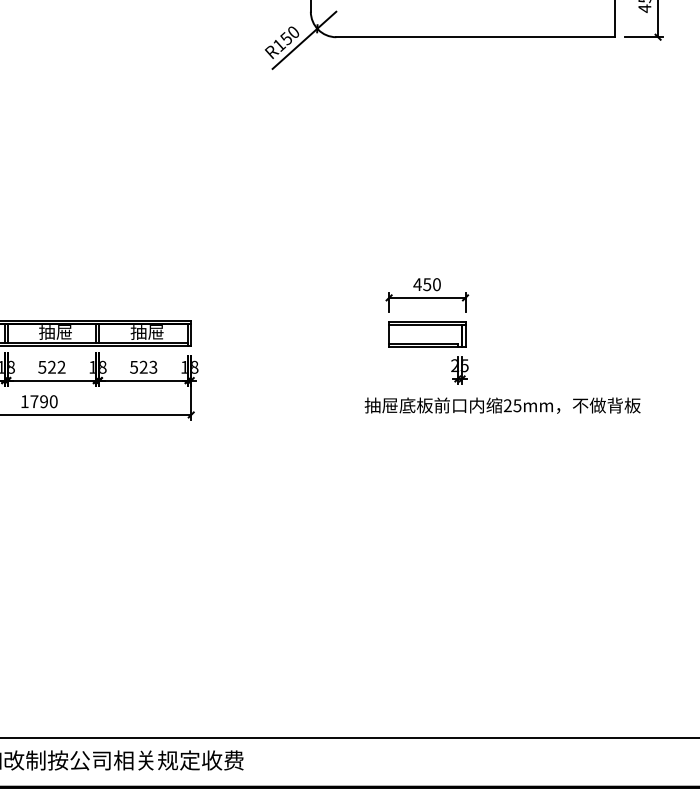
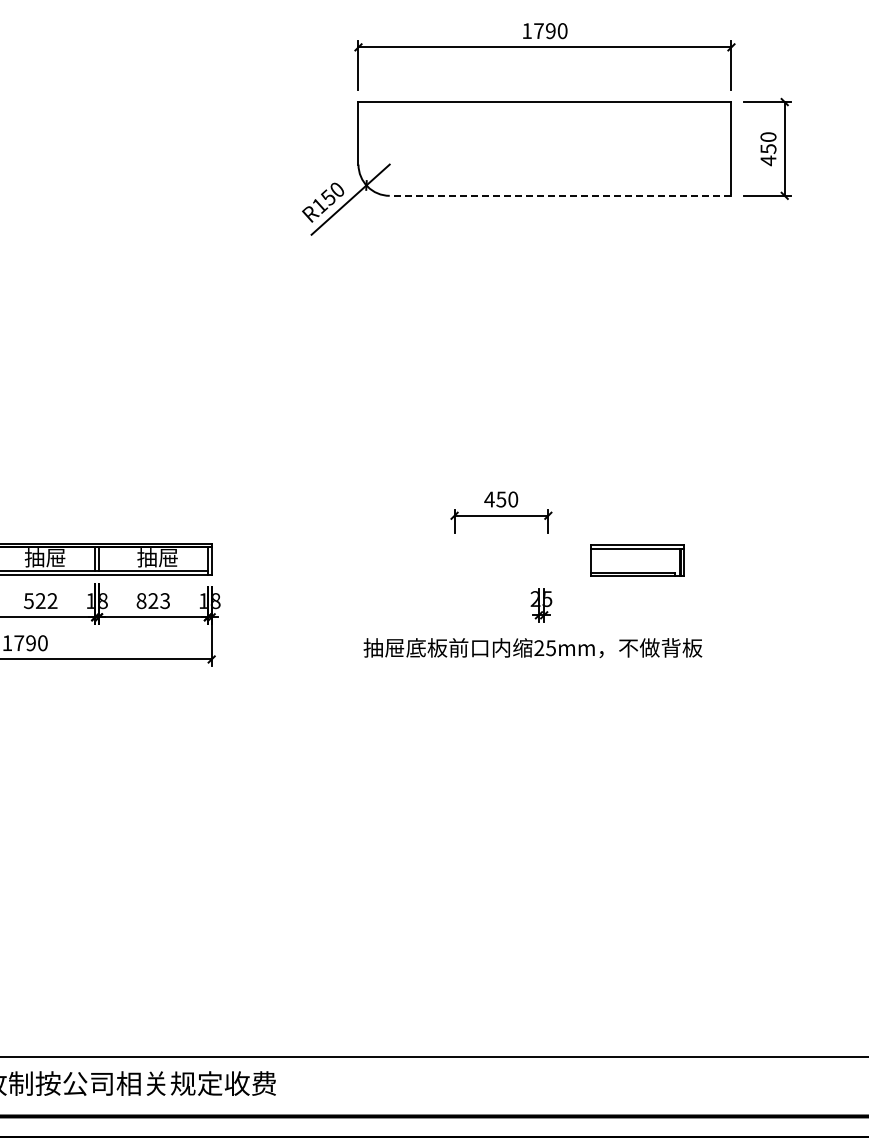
line: (475, 36) -> (560, 195), solid -> dashed
part: (427, 334) -> (637, 560), moved
text: (134, 366) -> (141, 600), 523 -> 823
text: (502, 405) -> (532, 647), moved

